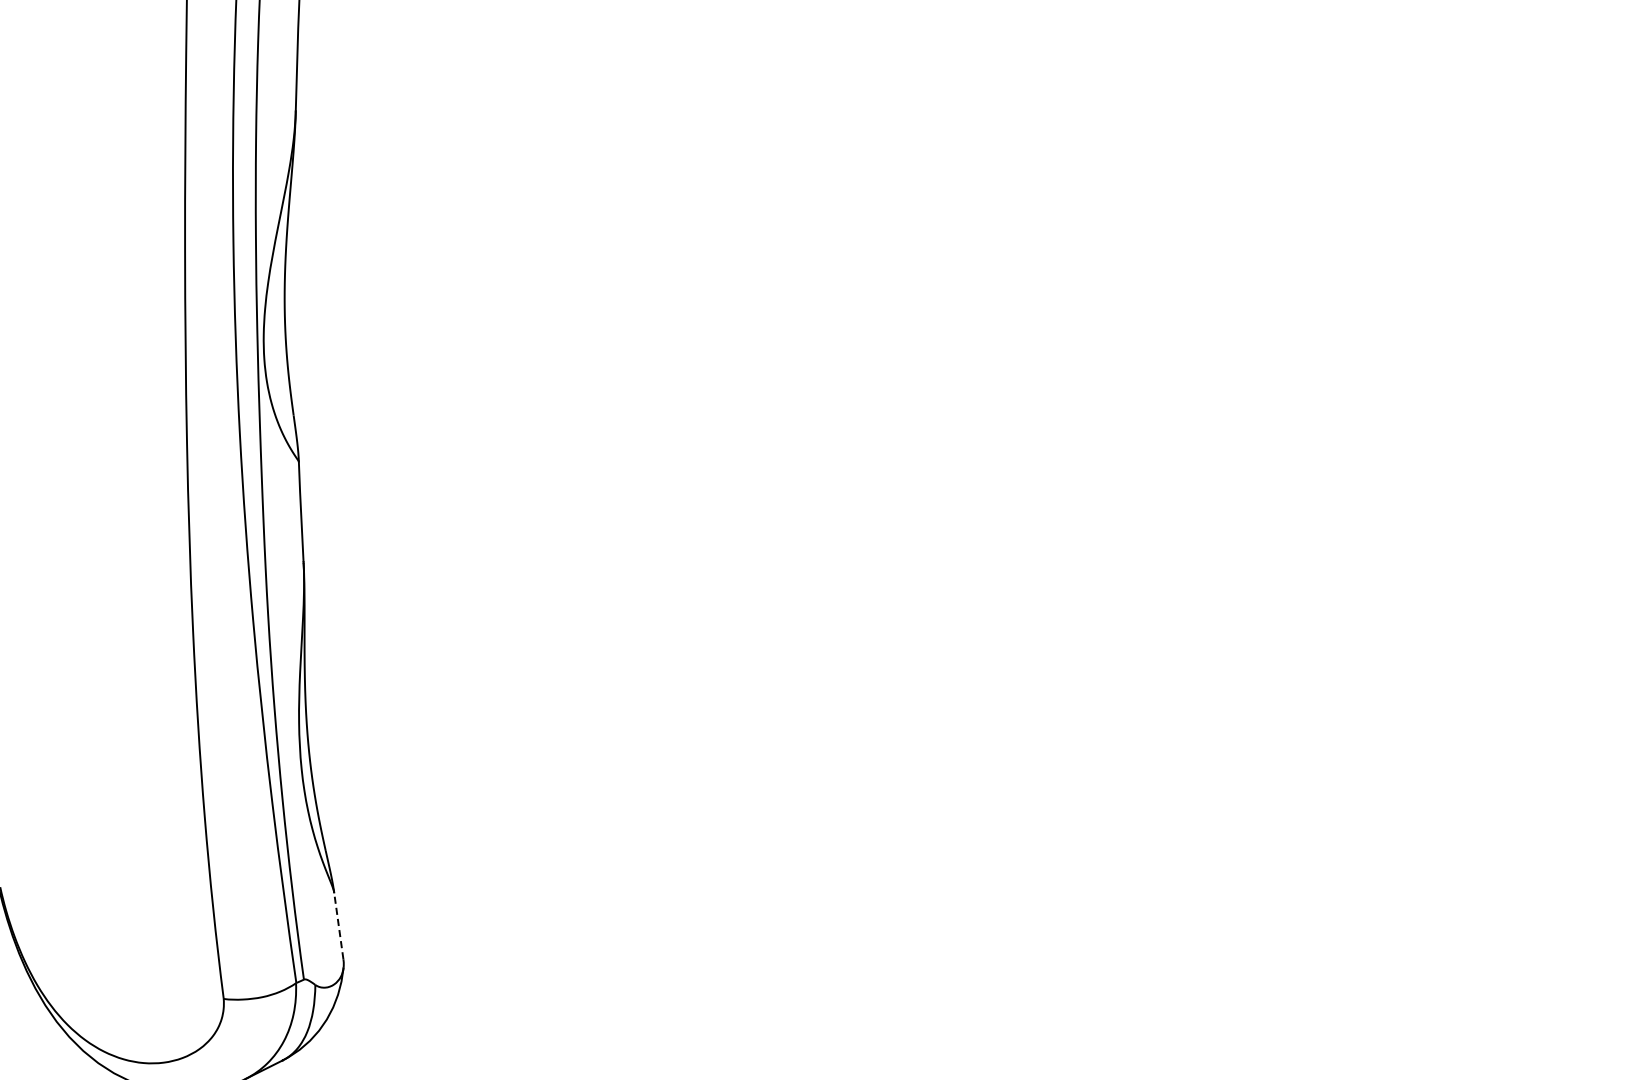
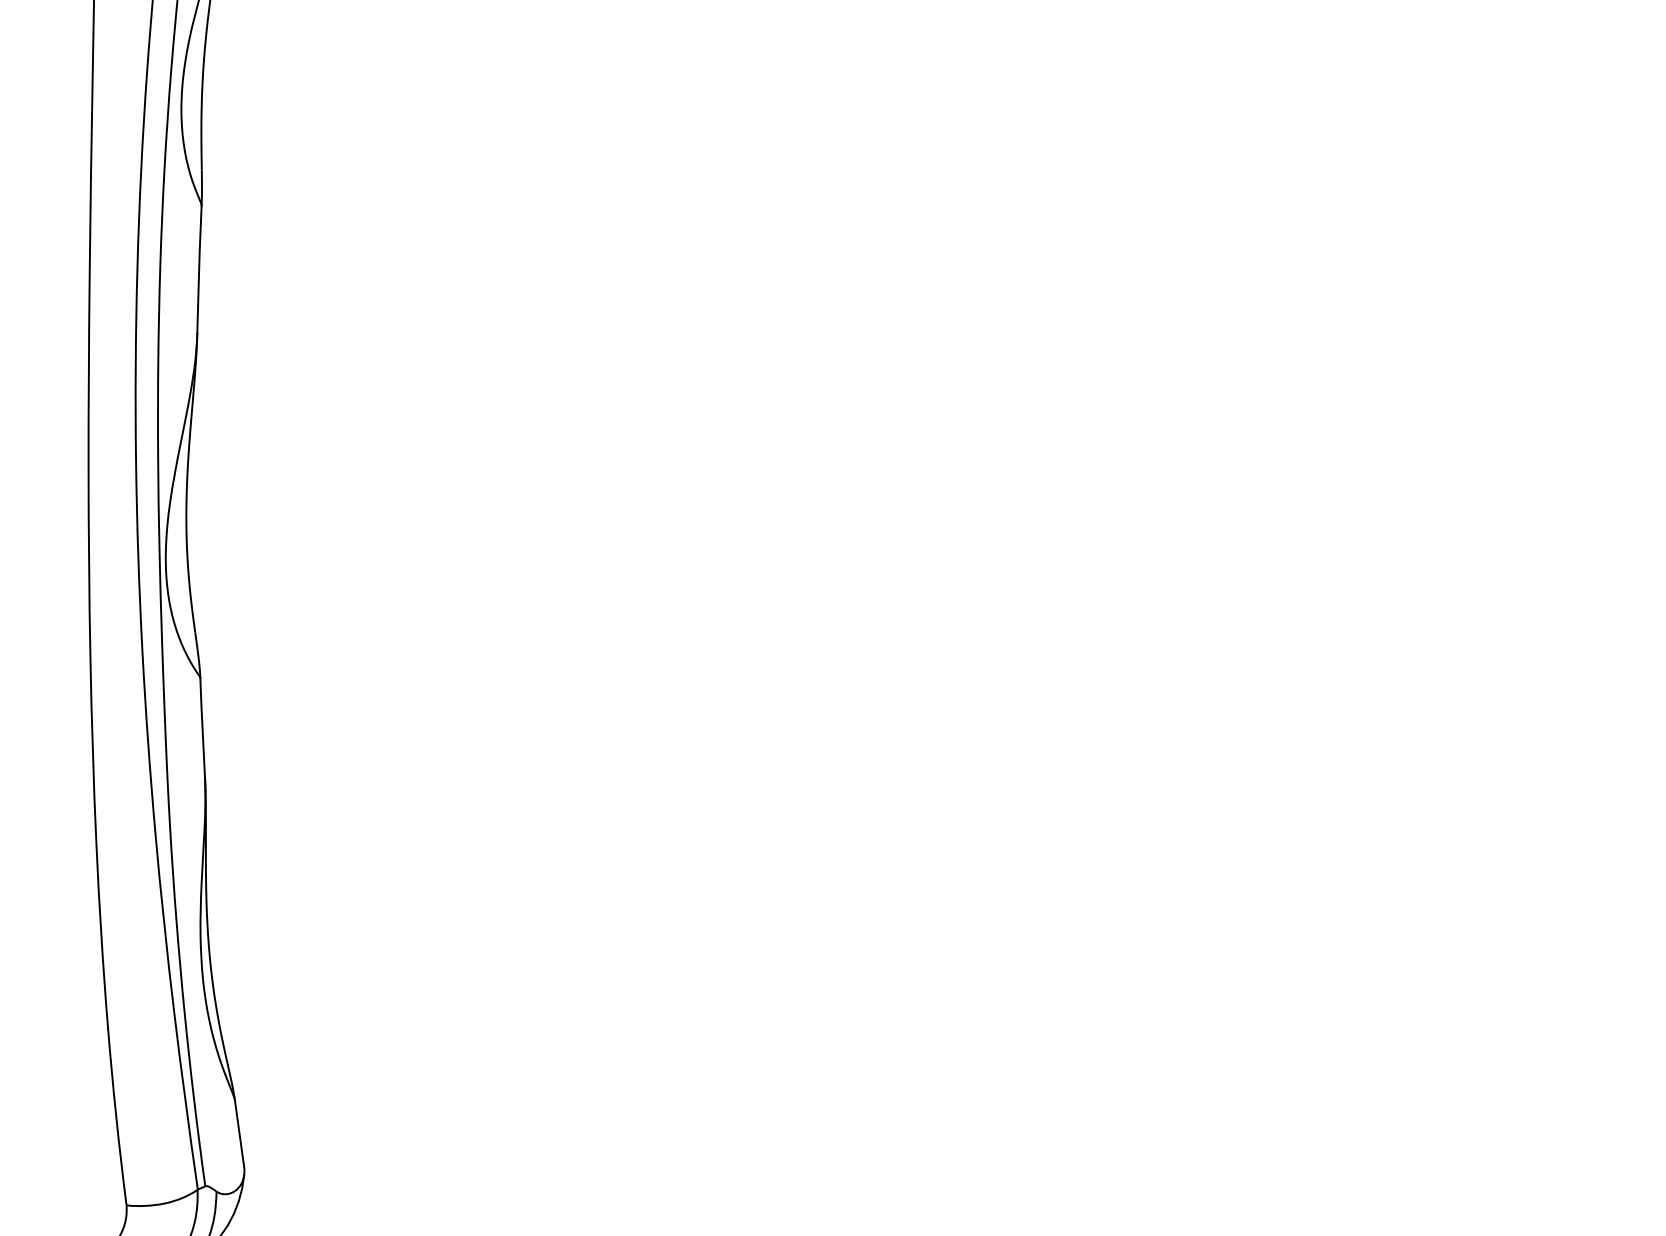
line: (338, 925) -> (239, 1133), dashed -> solid

